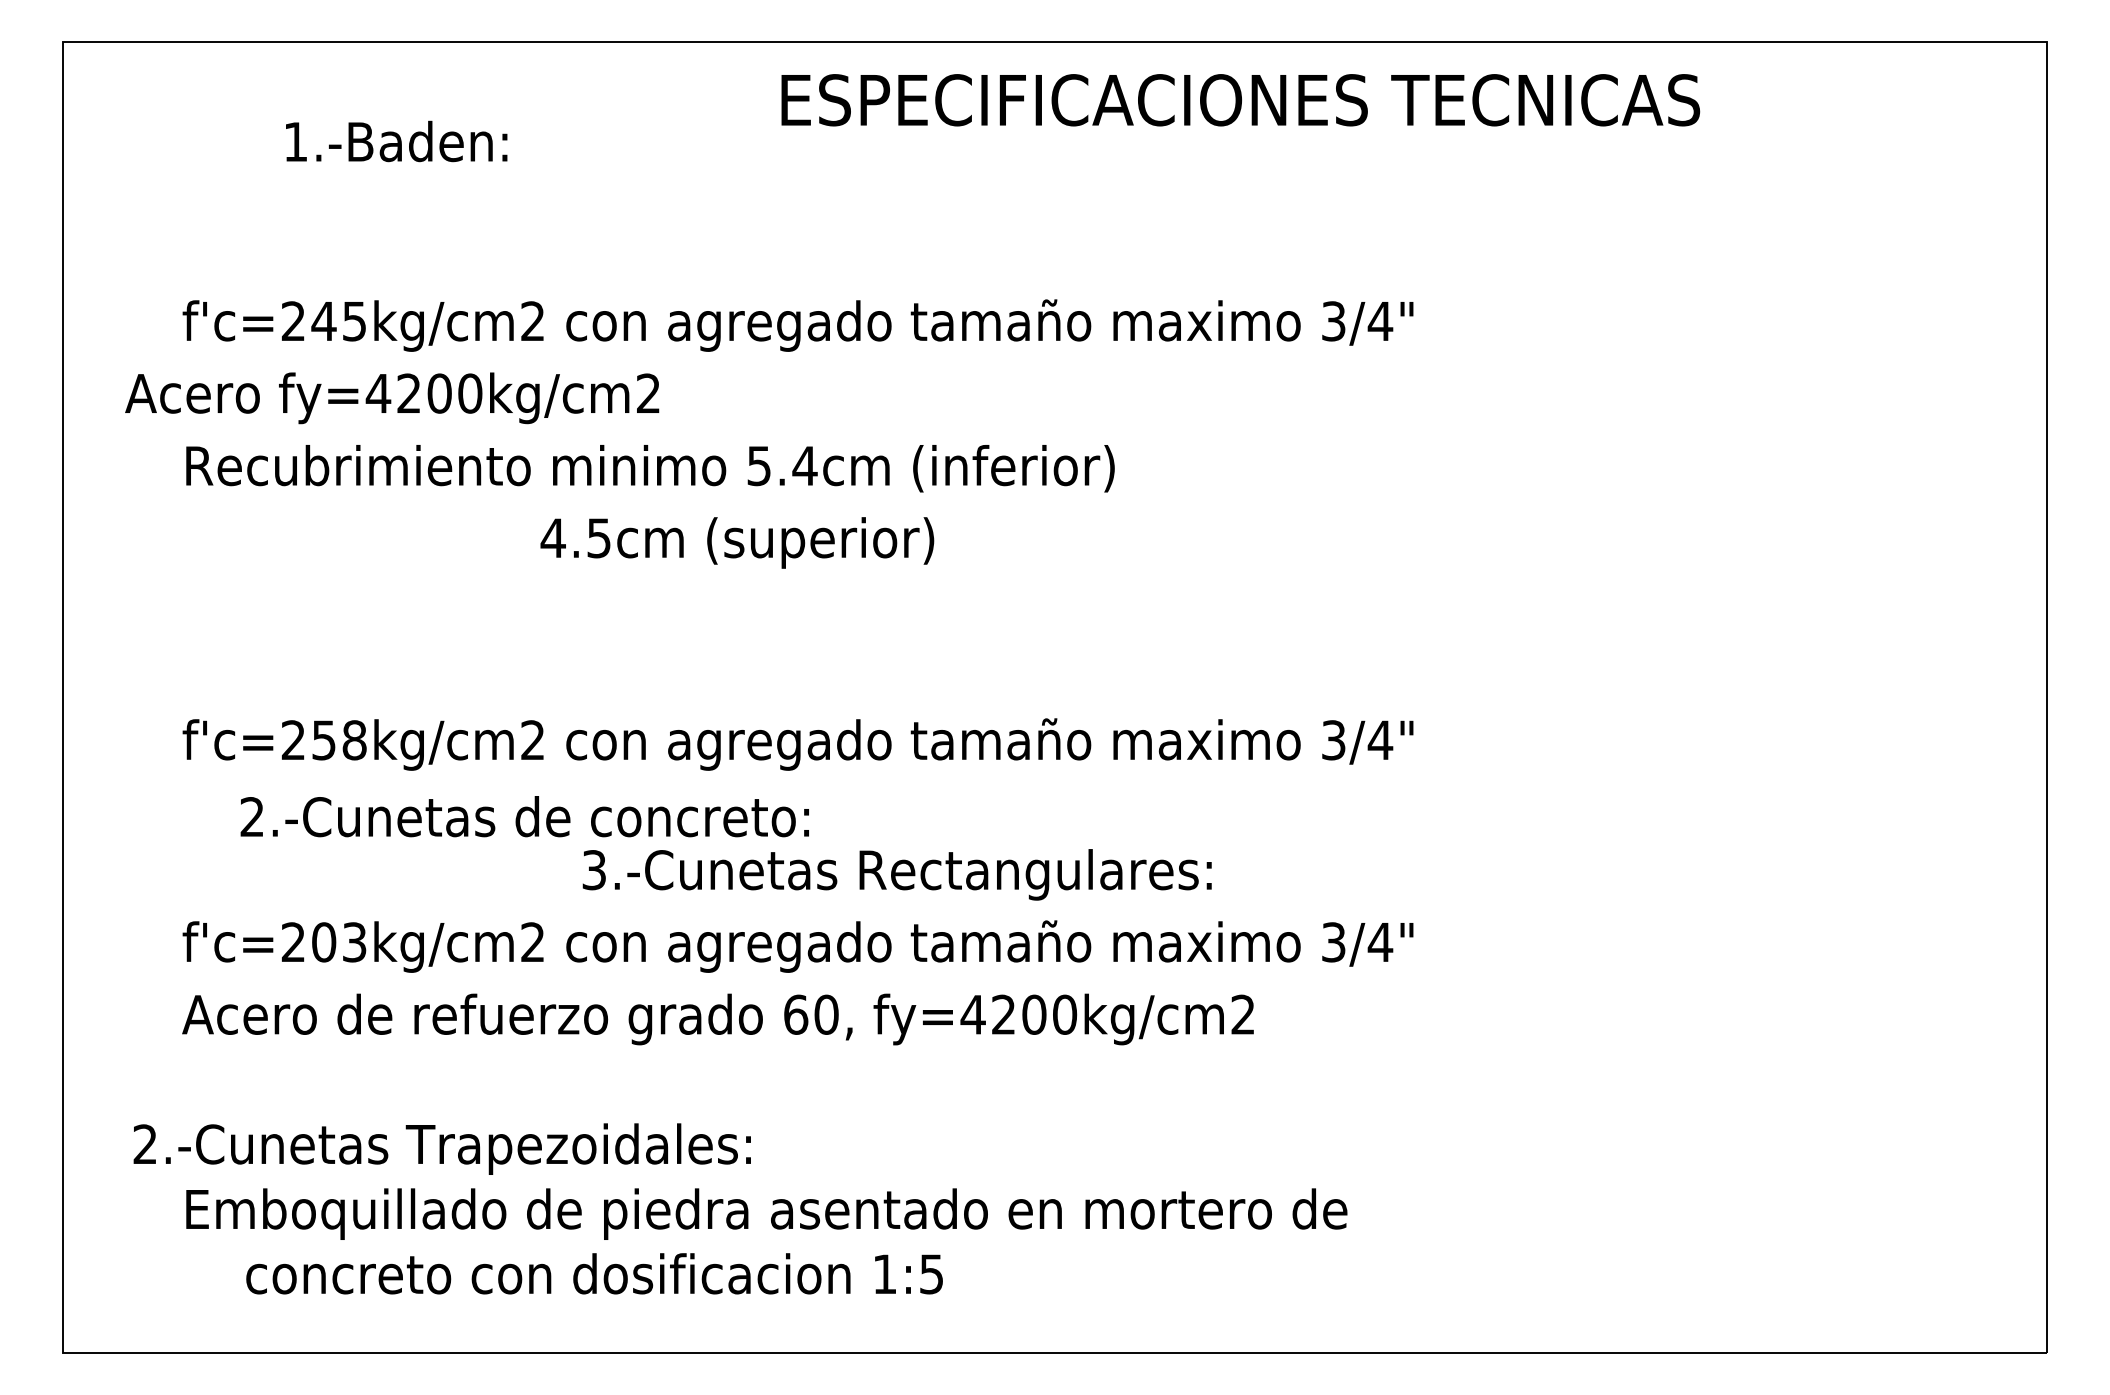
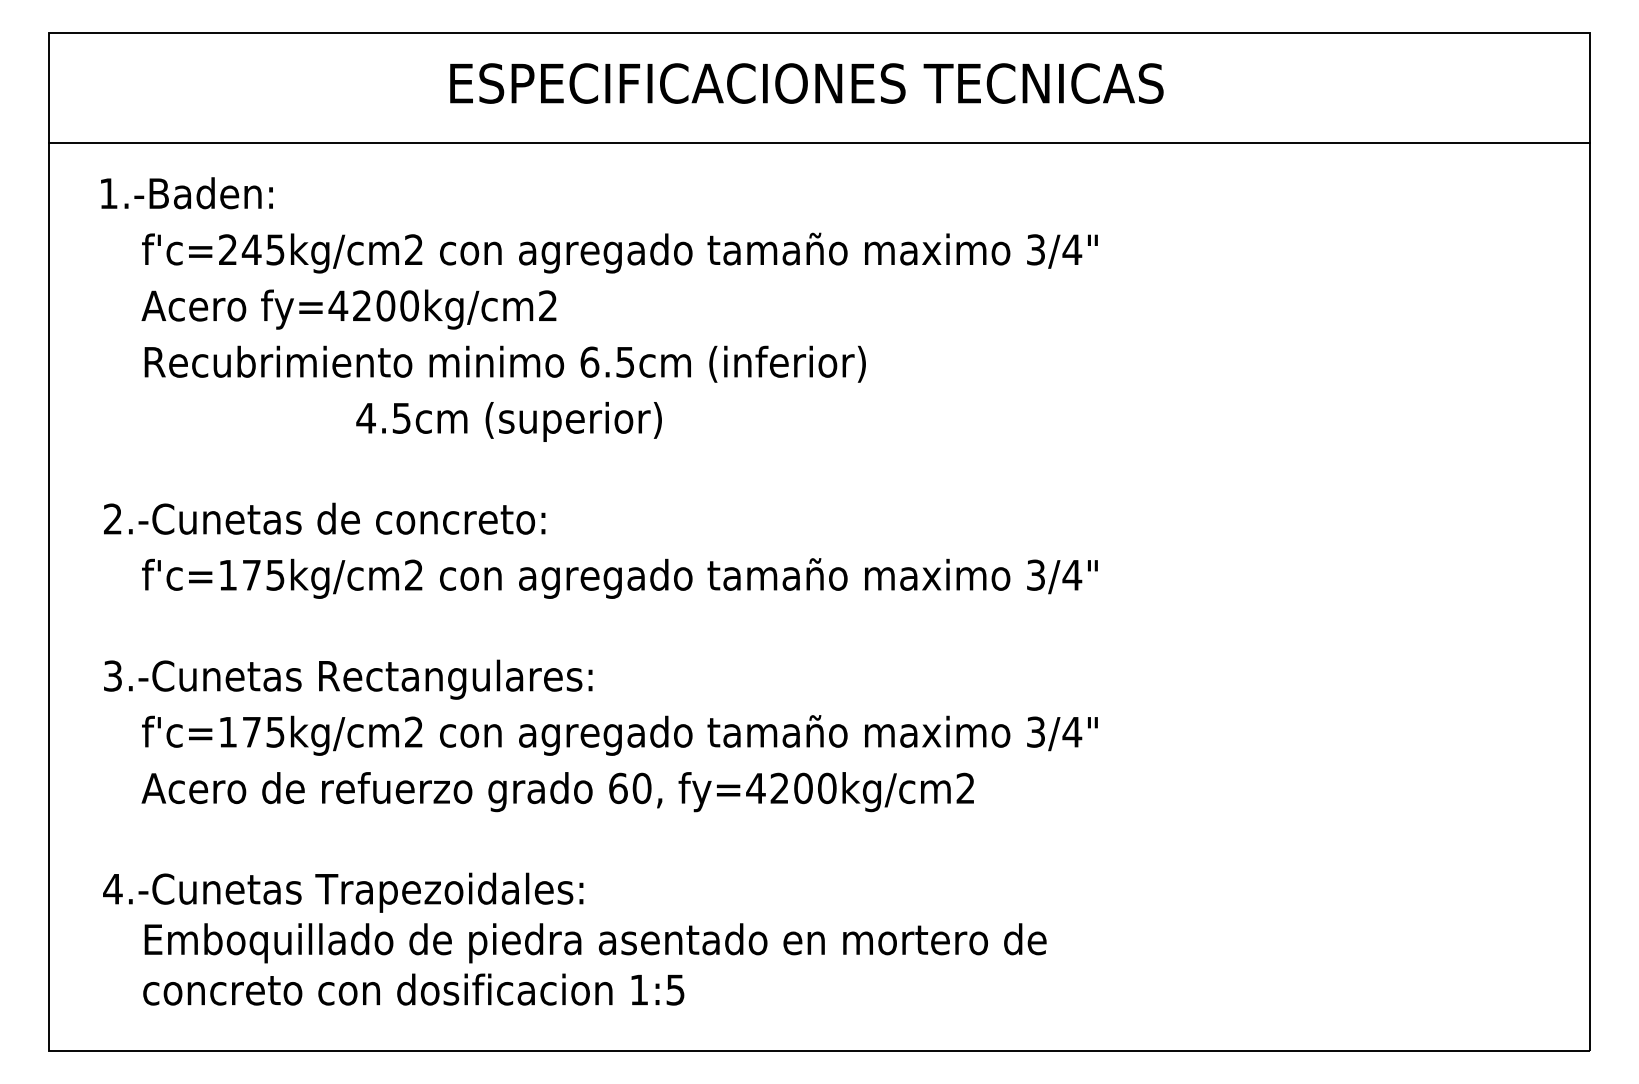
text: (1240, 100) -> (806, 83), moved
text: (396, 141) -> (186, 193), moved
line: (1054, 183) -> (819, 142), added
text: (392, 398) -> (349, 309), moved
text: (782, 465) -> (607, 361), 5.4cm -> 6.5cm
text: (737, 542) -> (509, 421), moved
text: (323, 740) -> (251, 575), f'c=258kg/cm2 -> f'c=175kg/cm2
text: (524, 816) -> (324, 518), moved
text: (896, 874) -> (347, 679), moved
text: (323, 942) -> (251, 732), f'c=203kg/cm2 -> f'c=175kg/cm2
text: (144, 1143) -> (112, 888), 2.-Cunetas -> 4.-Cunetas
text: (594, 1273) -> (413, 989), moved

